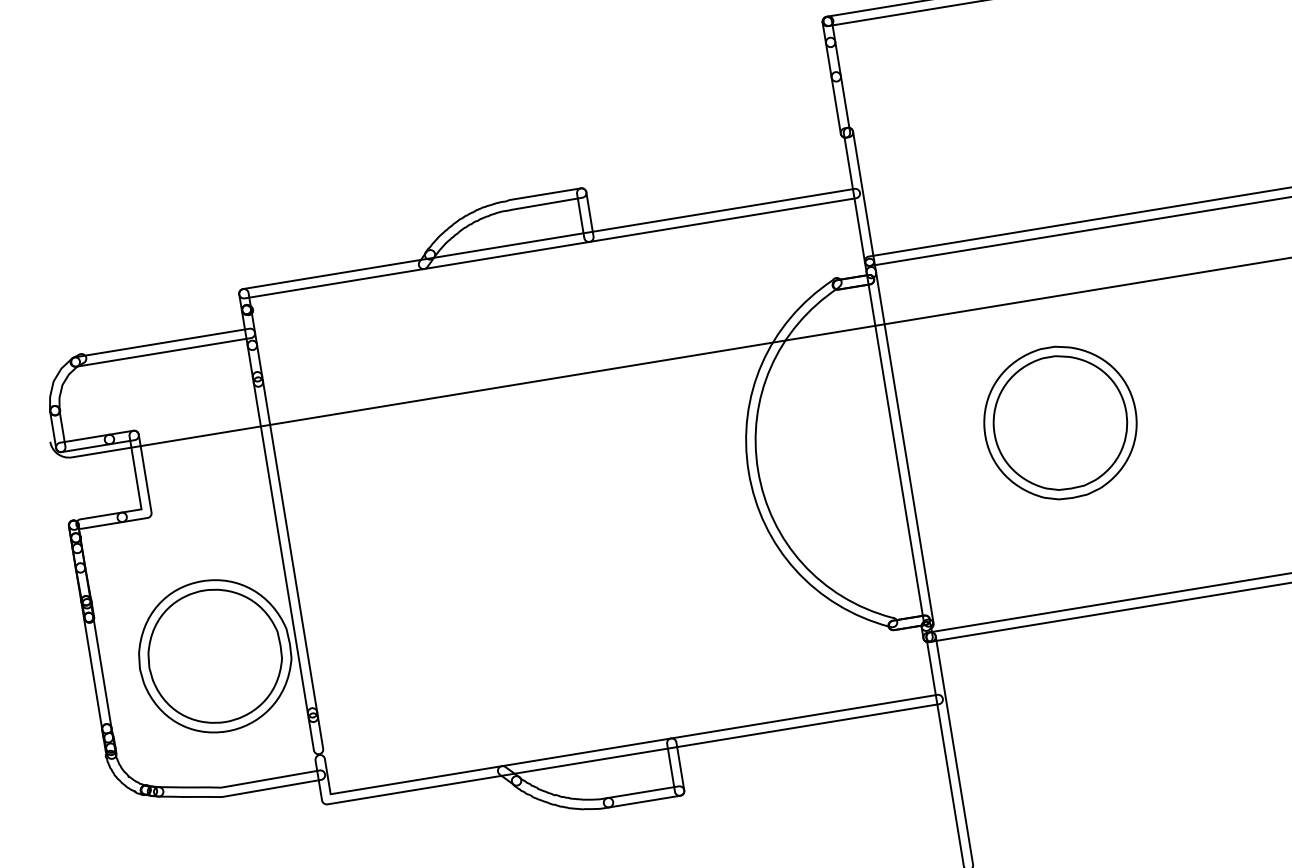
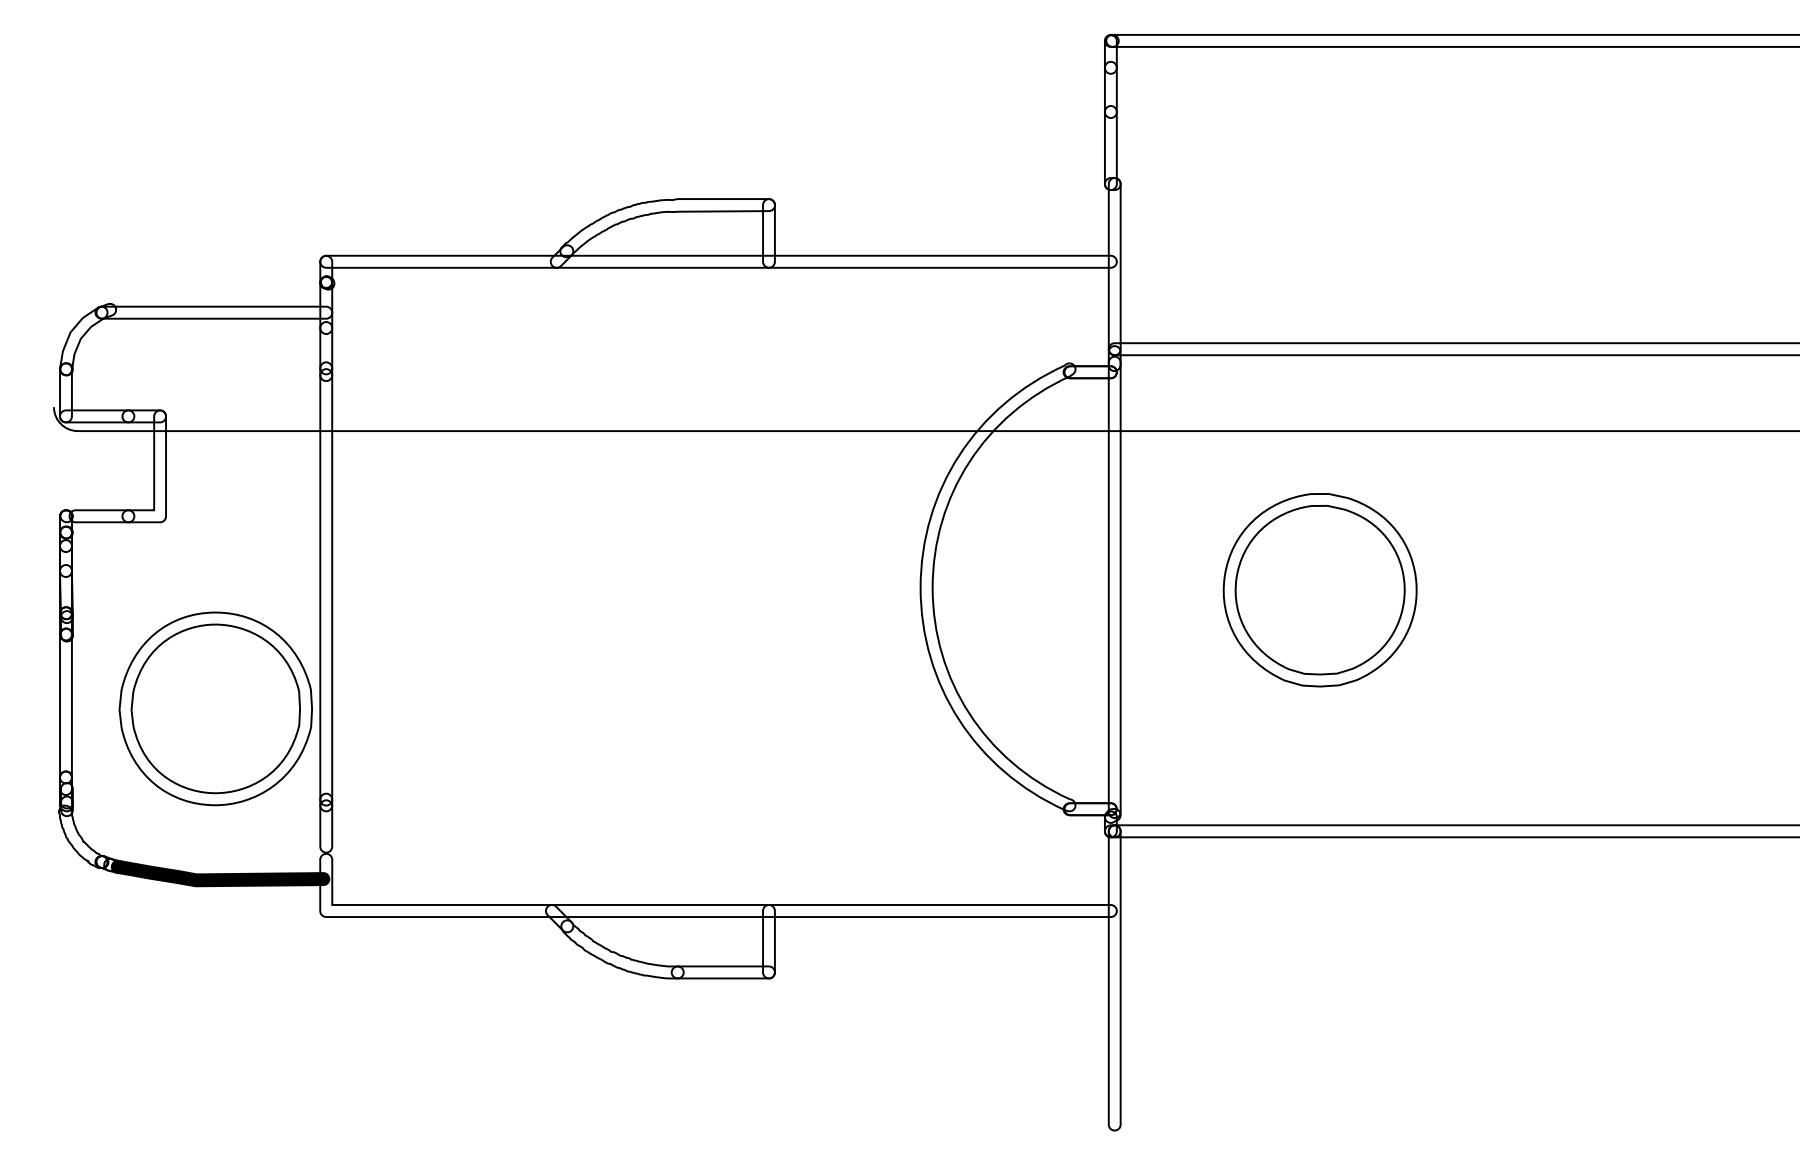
fill: (239, 783) -> (220, 873), added

